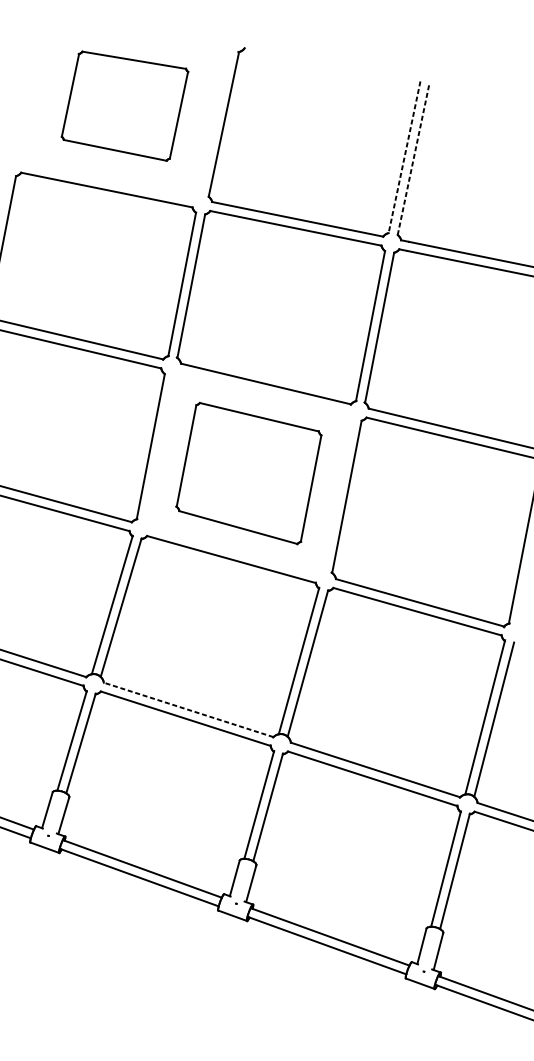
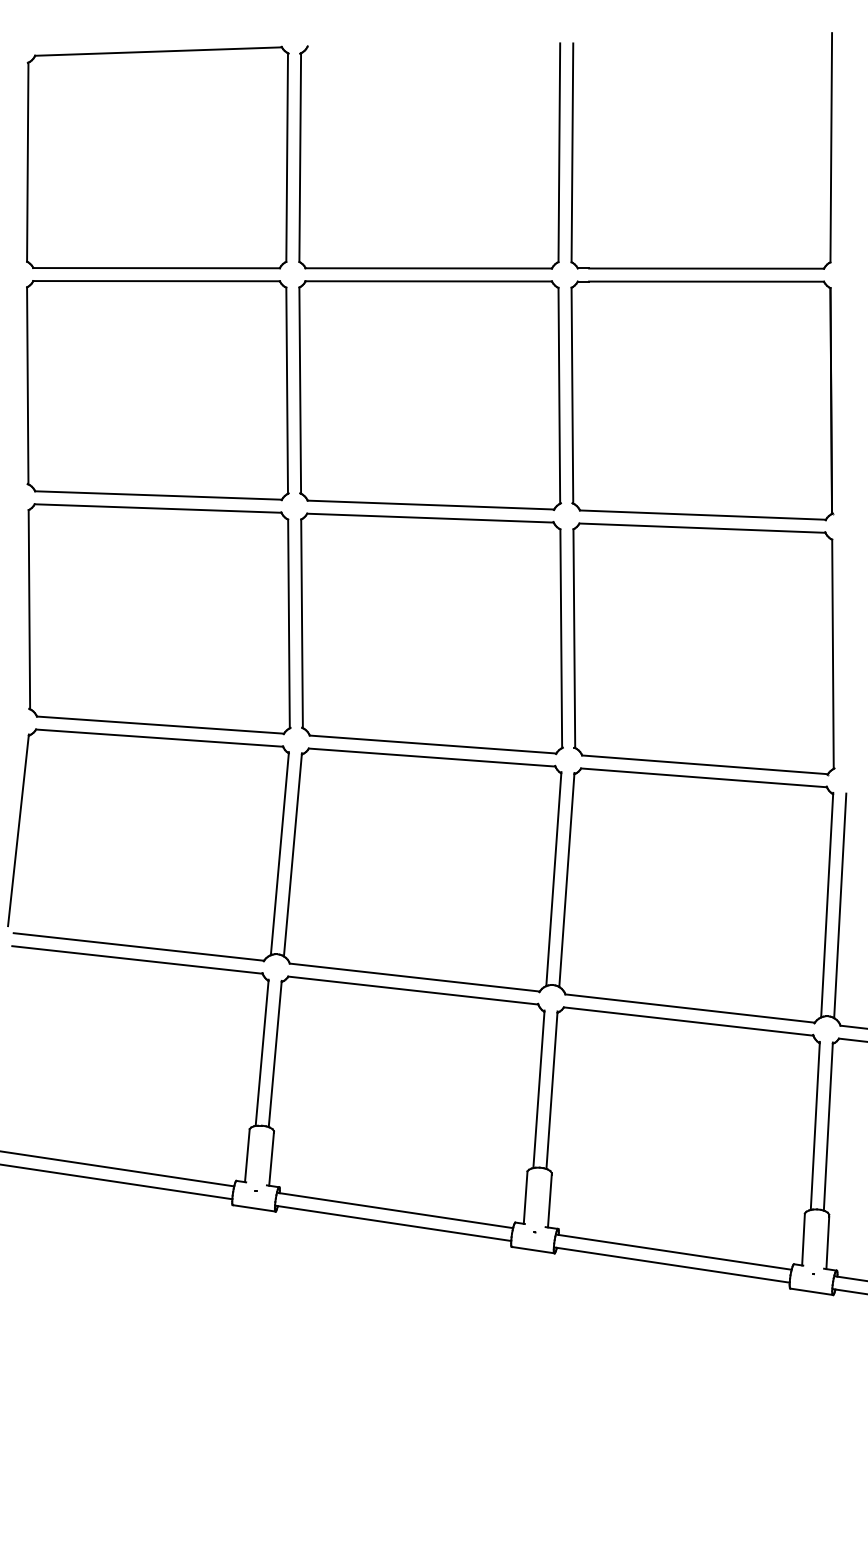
part: (124, 104) -> (157, 157), size x1.67
line: (404, 157) -> (559, 153), dashed -> solid
line: (413, 158) -> (572, 152), dashed -> solid
part: (248, 473) -> (431, 633), size x1.43
line: (188, 709) -> (414, 977), dashed -> solid

